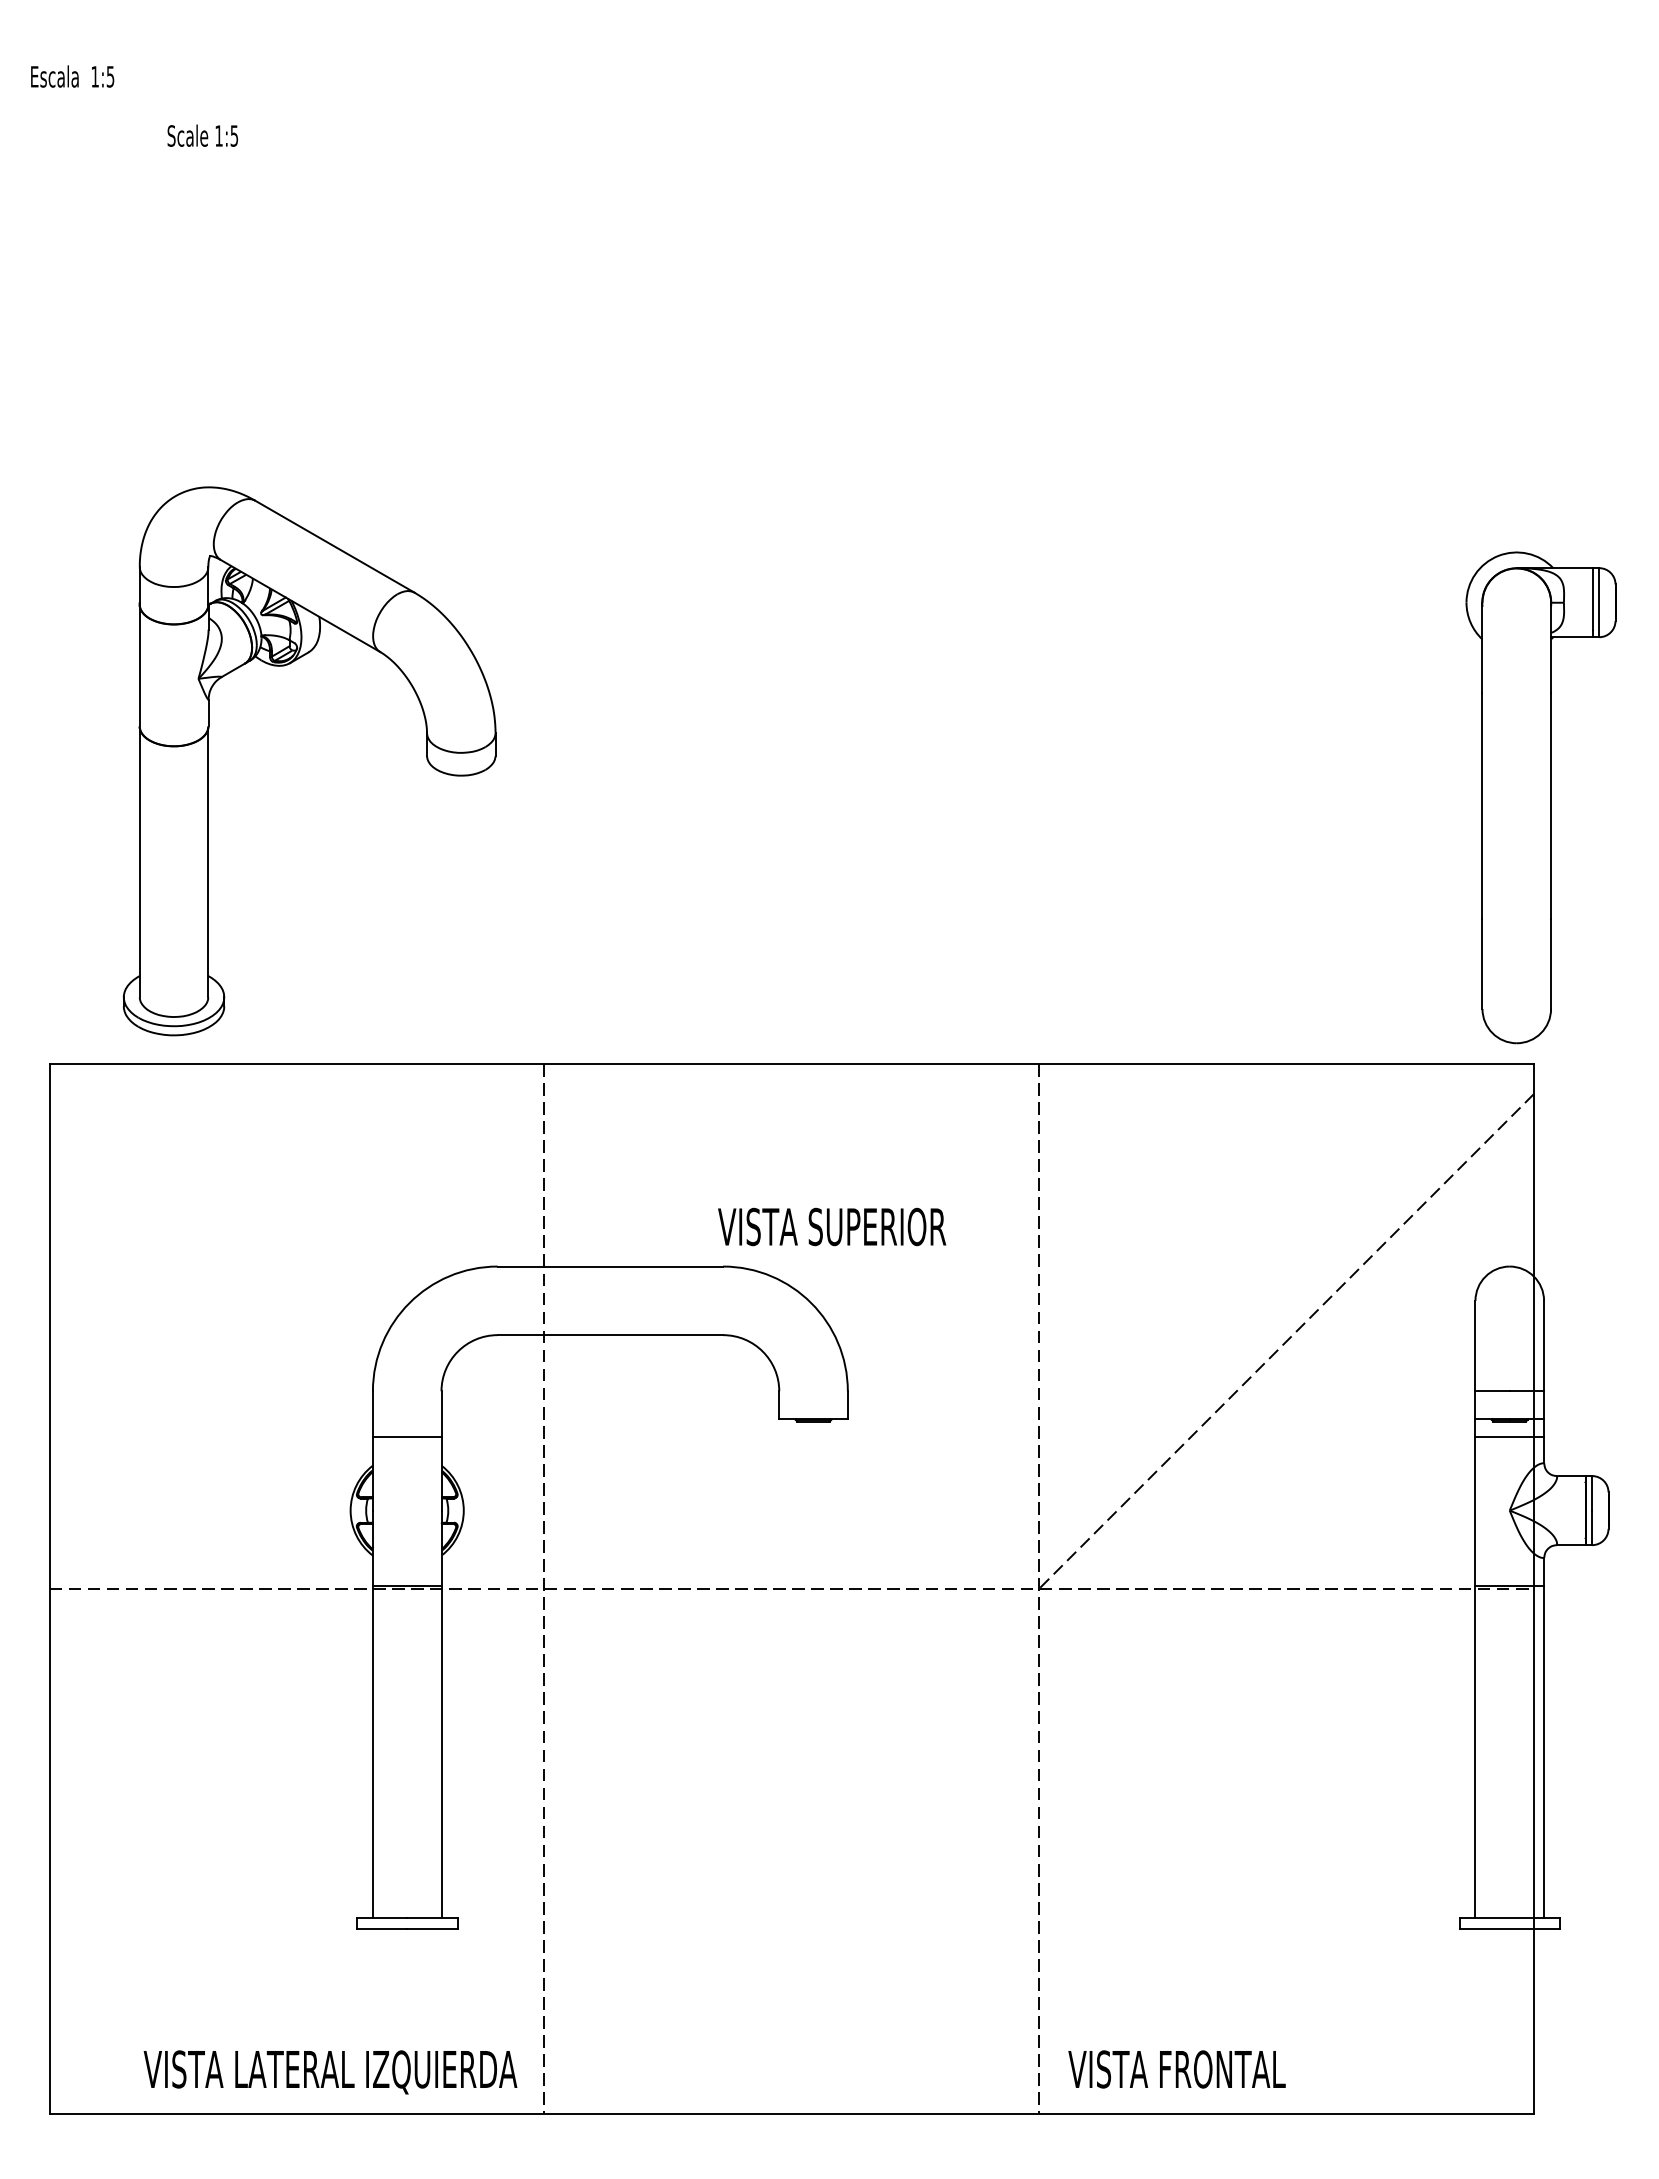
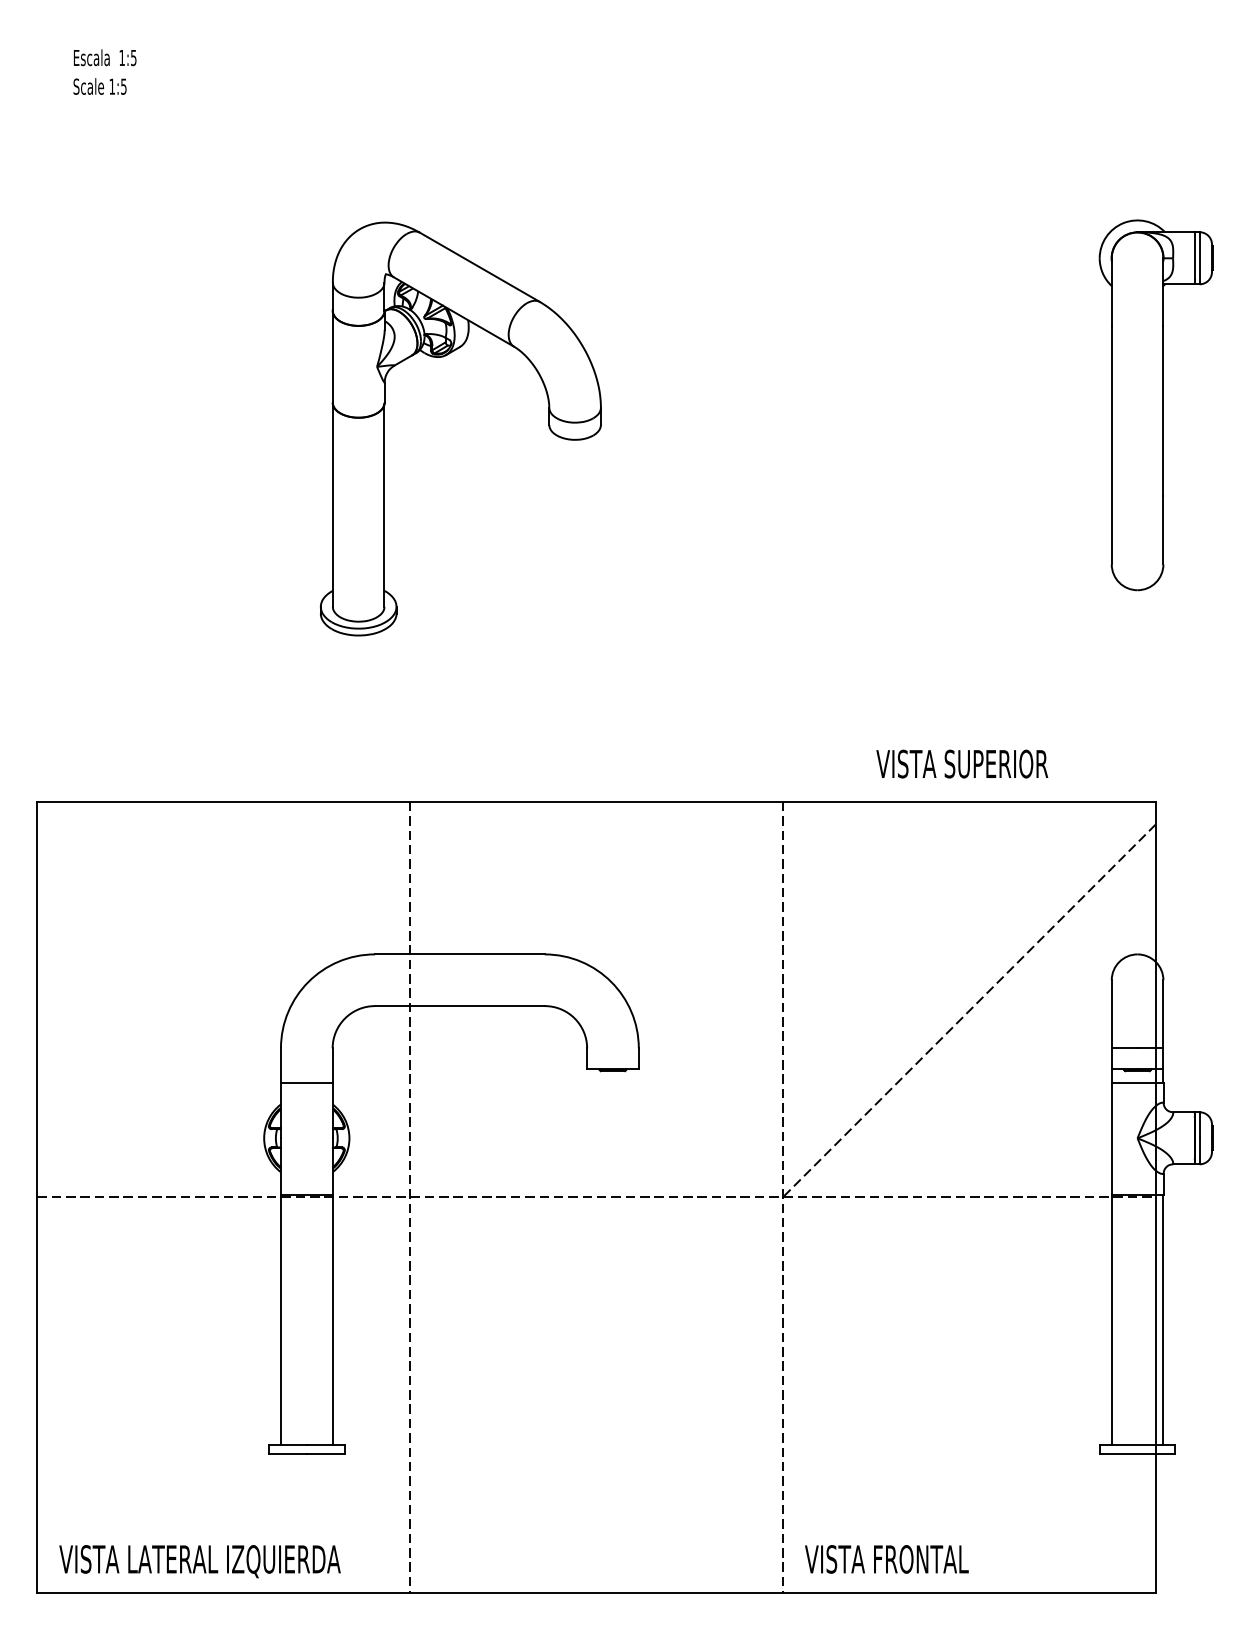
text: (72, 76) -> (105, 57), moved
text: (202, 135) -> (99, 86), moved
part: (284, 666) -> (441, 357), moved
part: (1540, 797) -> (1155, 405), moved
text: (832, 1226) -> (962, 763), moved
text: (330, 2072) -> (200, 1561), moved

